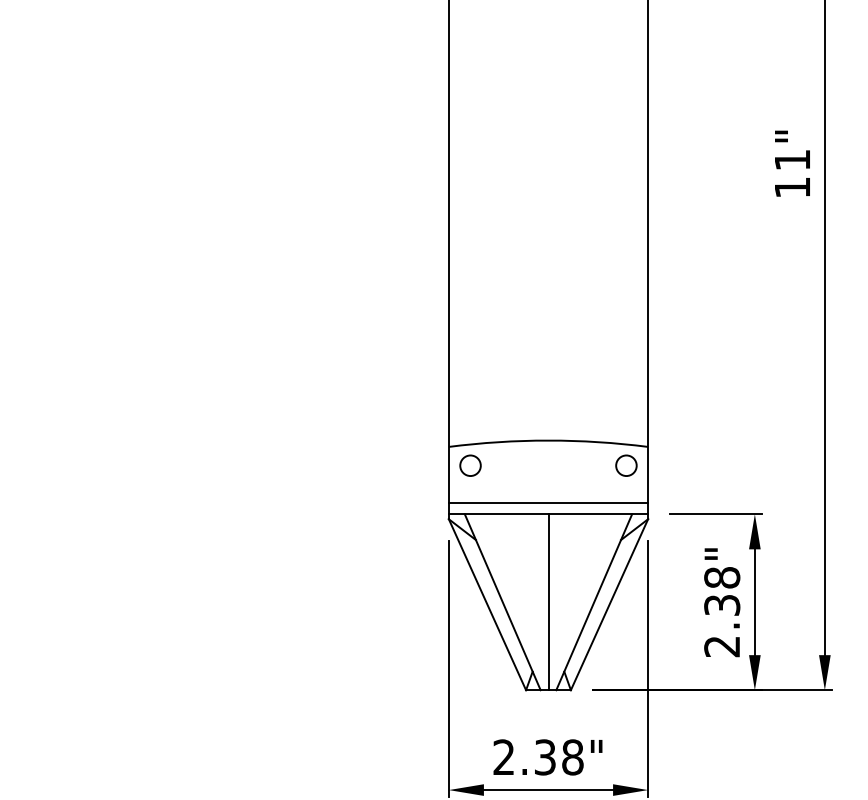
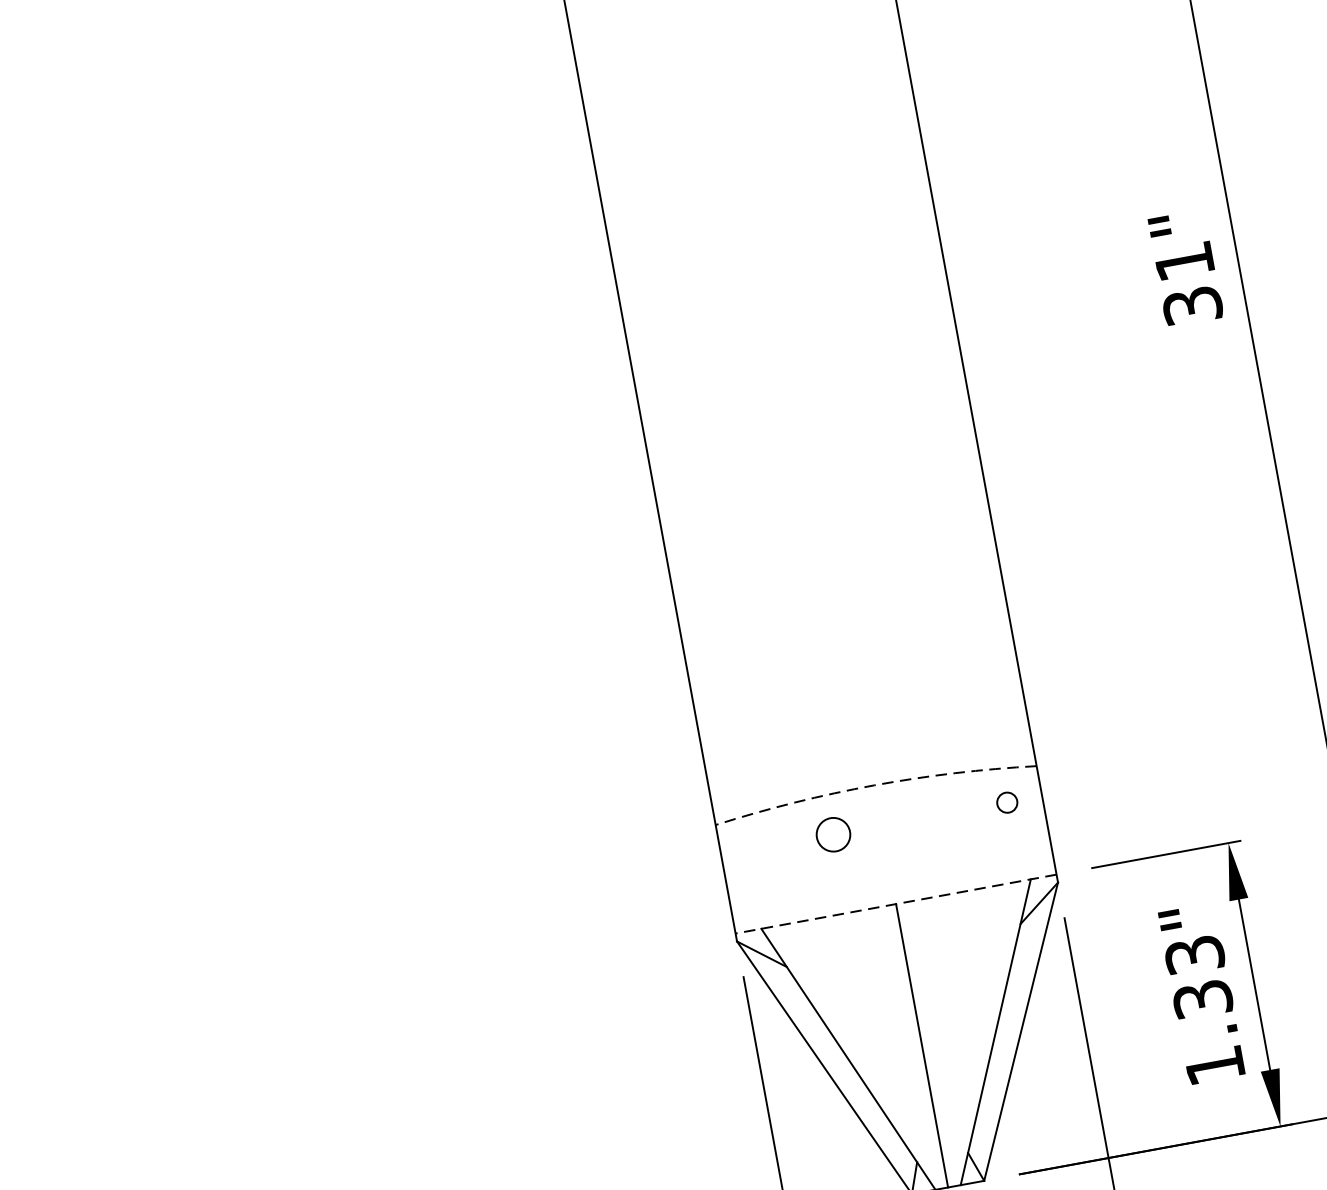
text: (792, 187) -> (1192, 305), 11" -> 31"
arc: (548, 440) -> (874, 785), solid -> dashed
circle: (470, 465) -> (833, 834), moved
circle: (626, 465) -> (1007, 802), size x0.6
line: (548, 503) -> (892, 886), removed
line: (548, 514) -> (896, 904), solid -> dashed
text: (722, 612) -> (1205, 1010), 2.38" -> 1.33"

